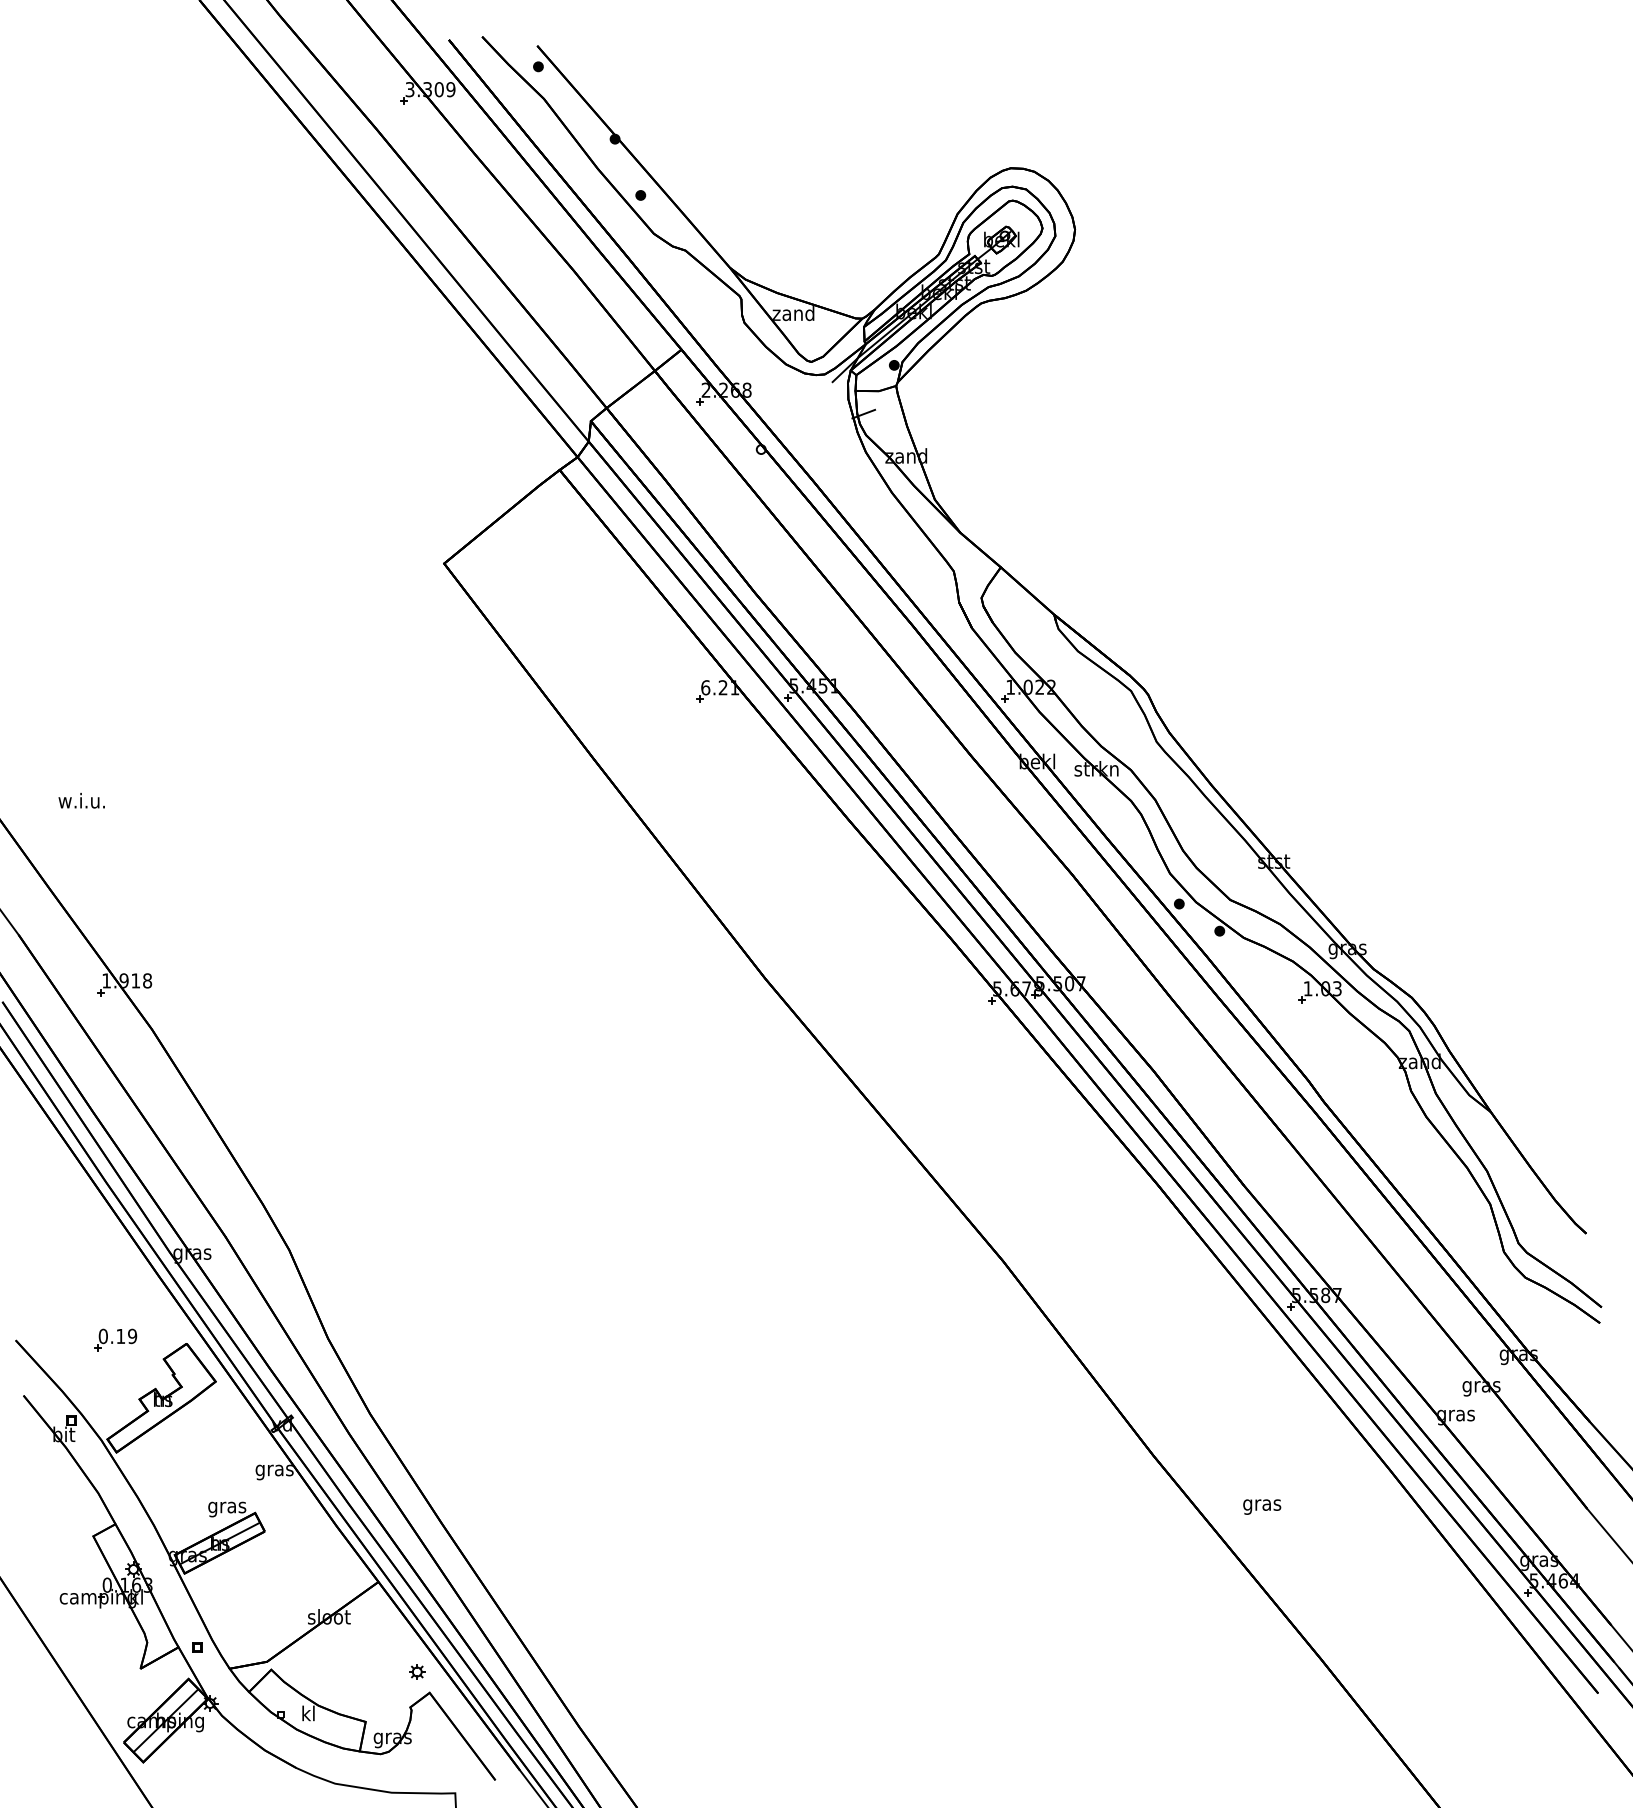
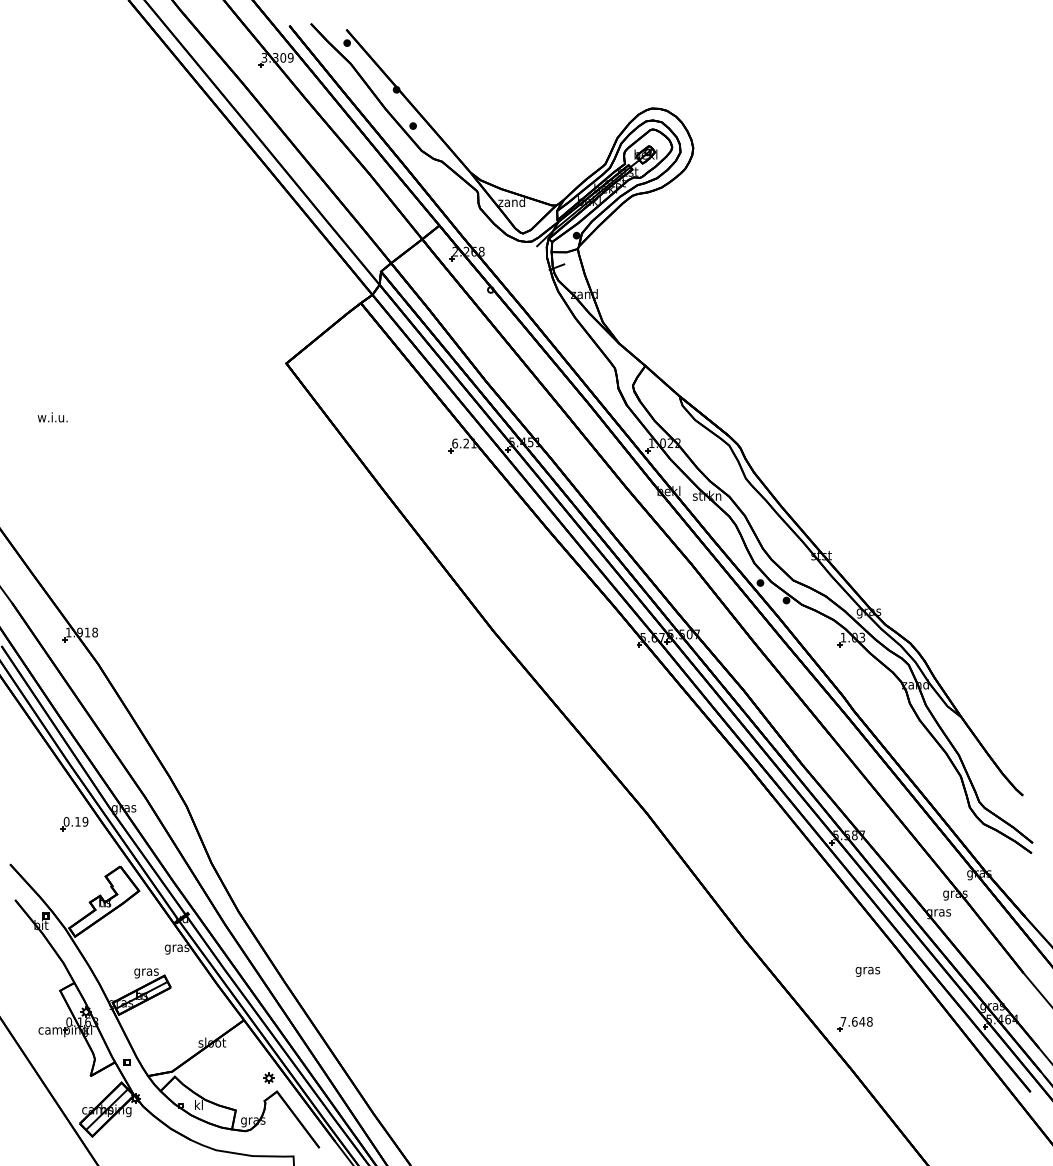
text: (81, 800) -> (52, 417), moved
part: (115, 1340) -> (74, 824), moved
text: (1261, 1506) -> (867, 971), moved
part: (1325, 1588) -> (854, 1024), added

